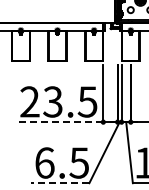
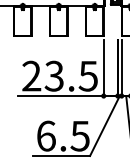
line: (59, 122) -> (60, 96), dashed -> solid
line: (59, 183) -> (60, 156), dashed -> solid

